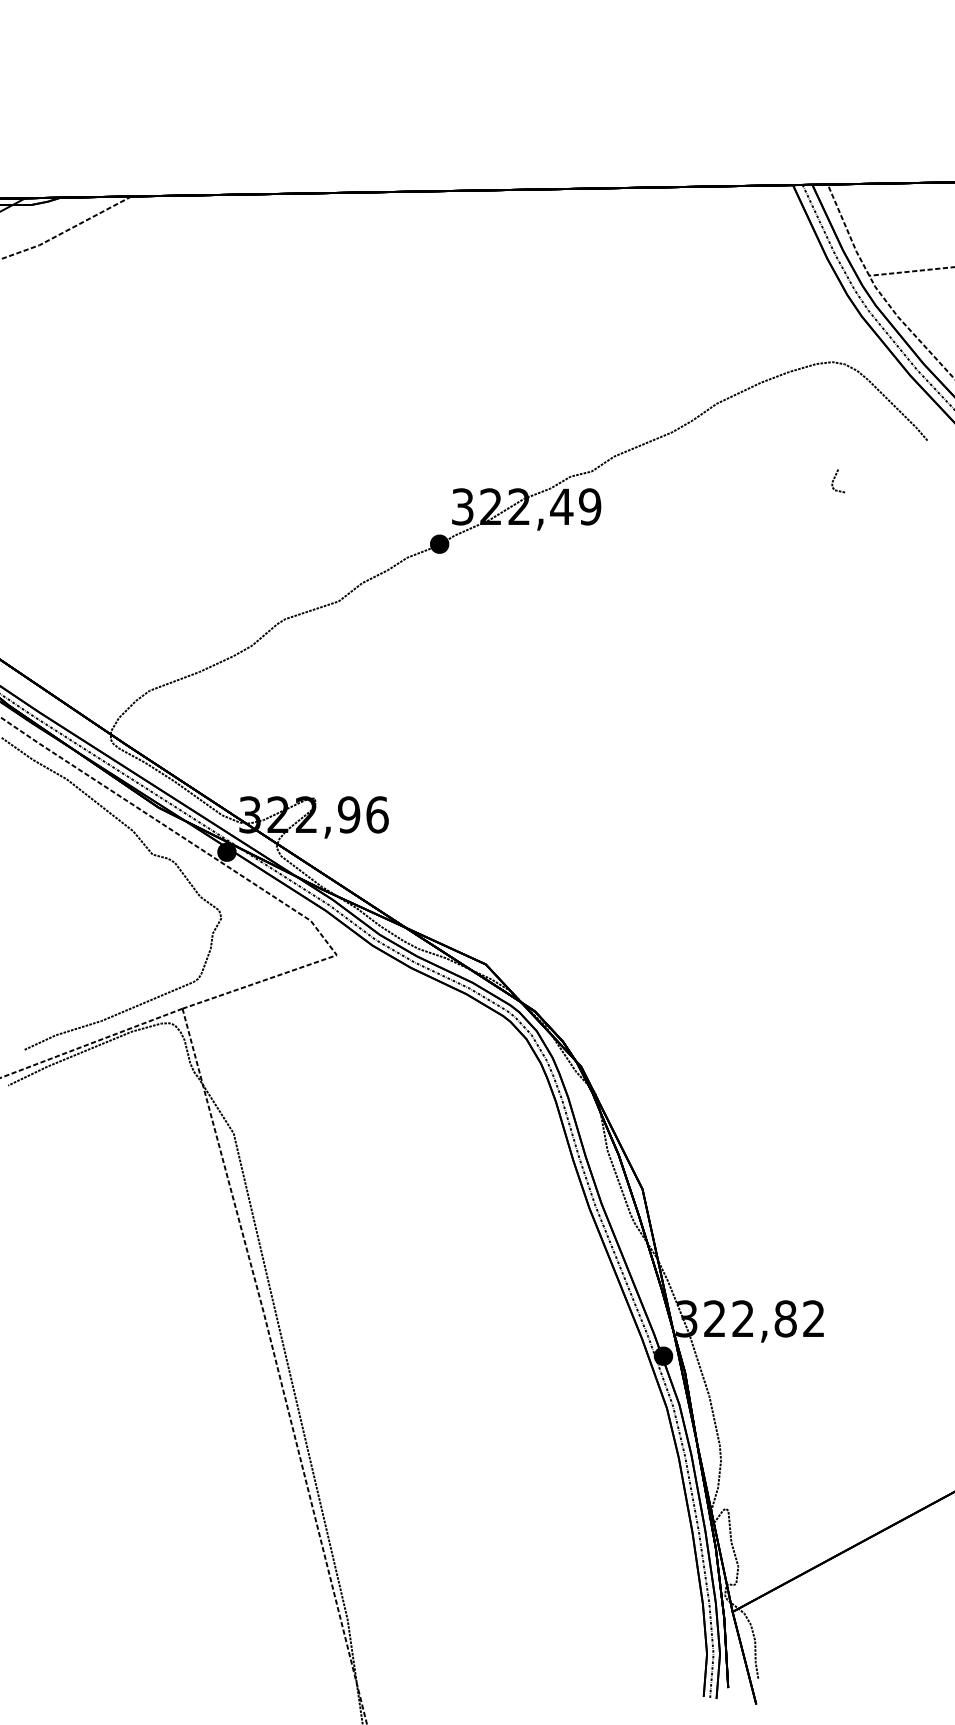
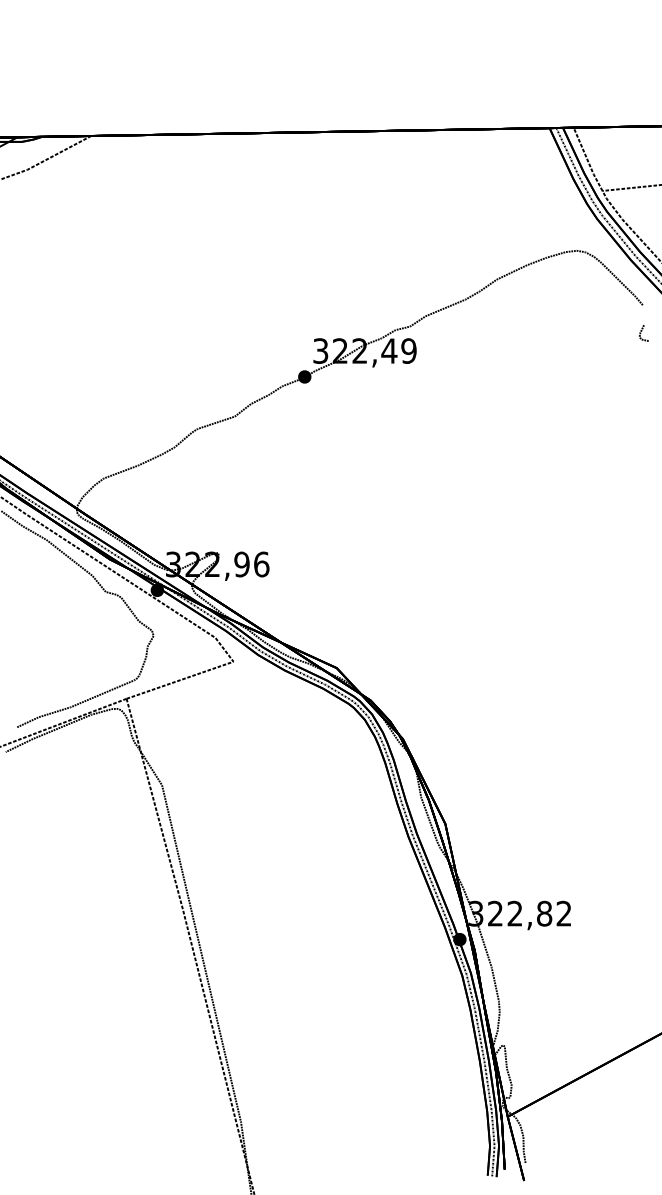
line: (834, 481) -> (641, 333), moved

